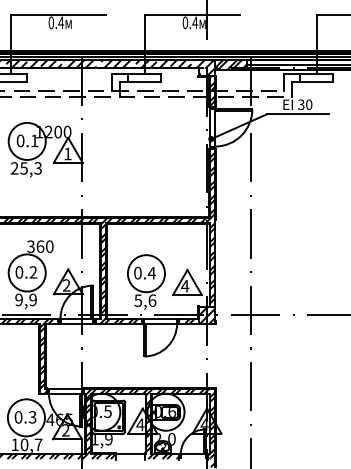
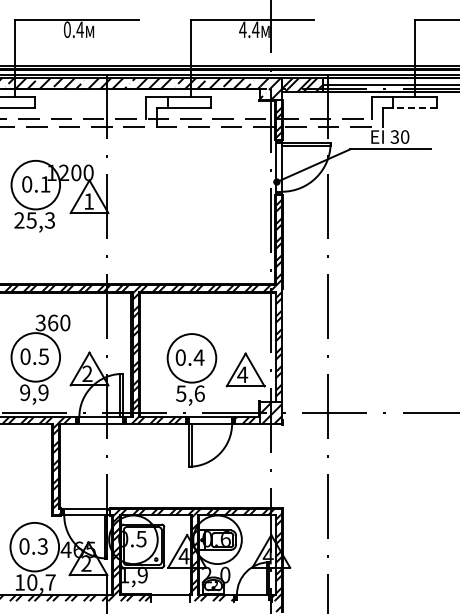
text: (185, 22) -> (242, 29), 0.4 -> 4.4
line: (316, 82) -> (414, 107), solid -> dashed
text: (33, 272) -> (43, 356), 0.2 -> 0.5

